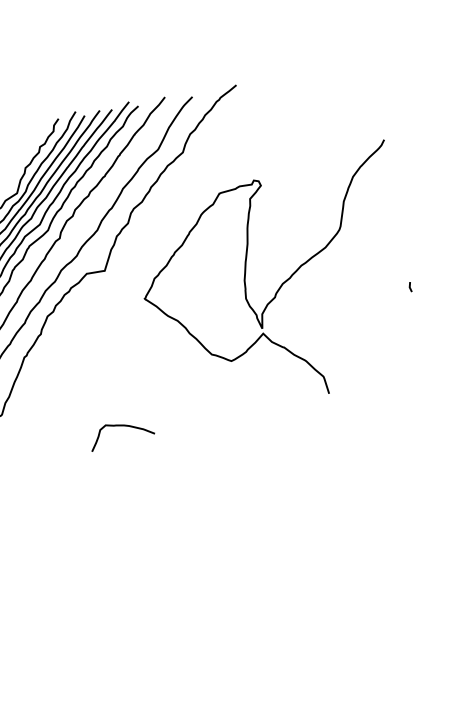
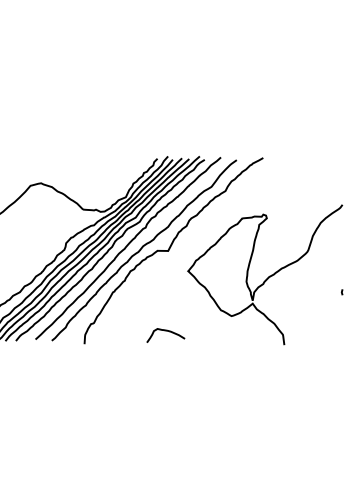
curve: (119, 427) -> (165, 331), moved

